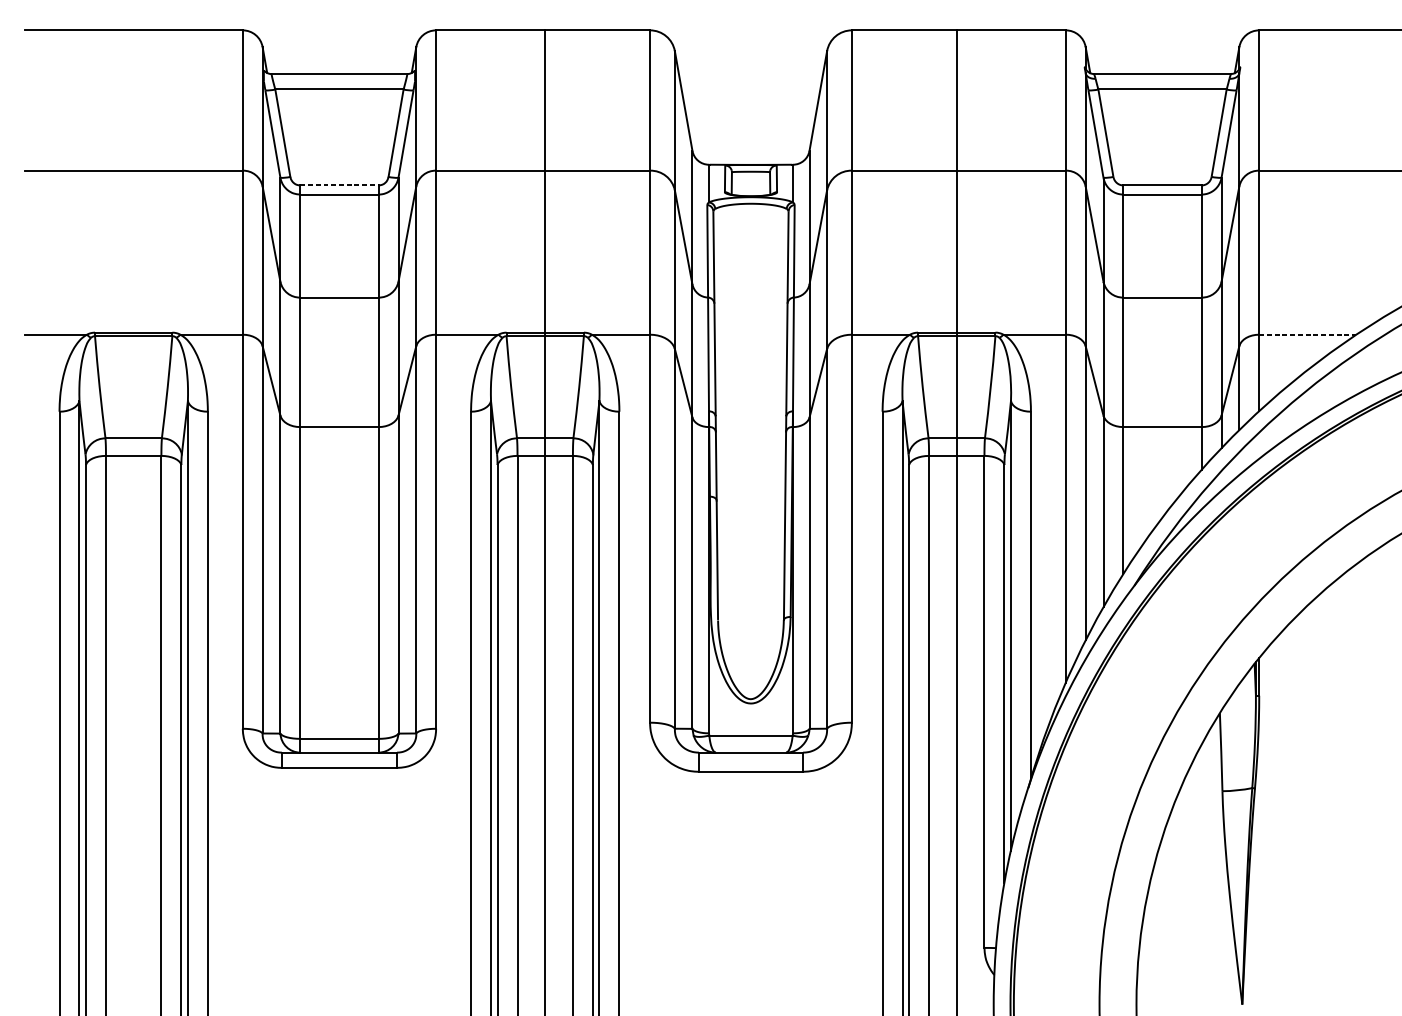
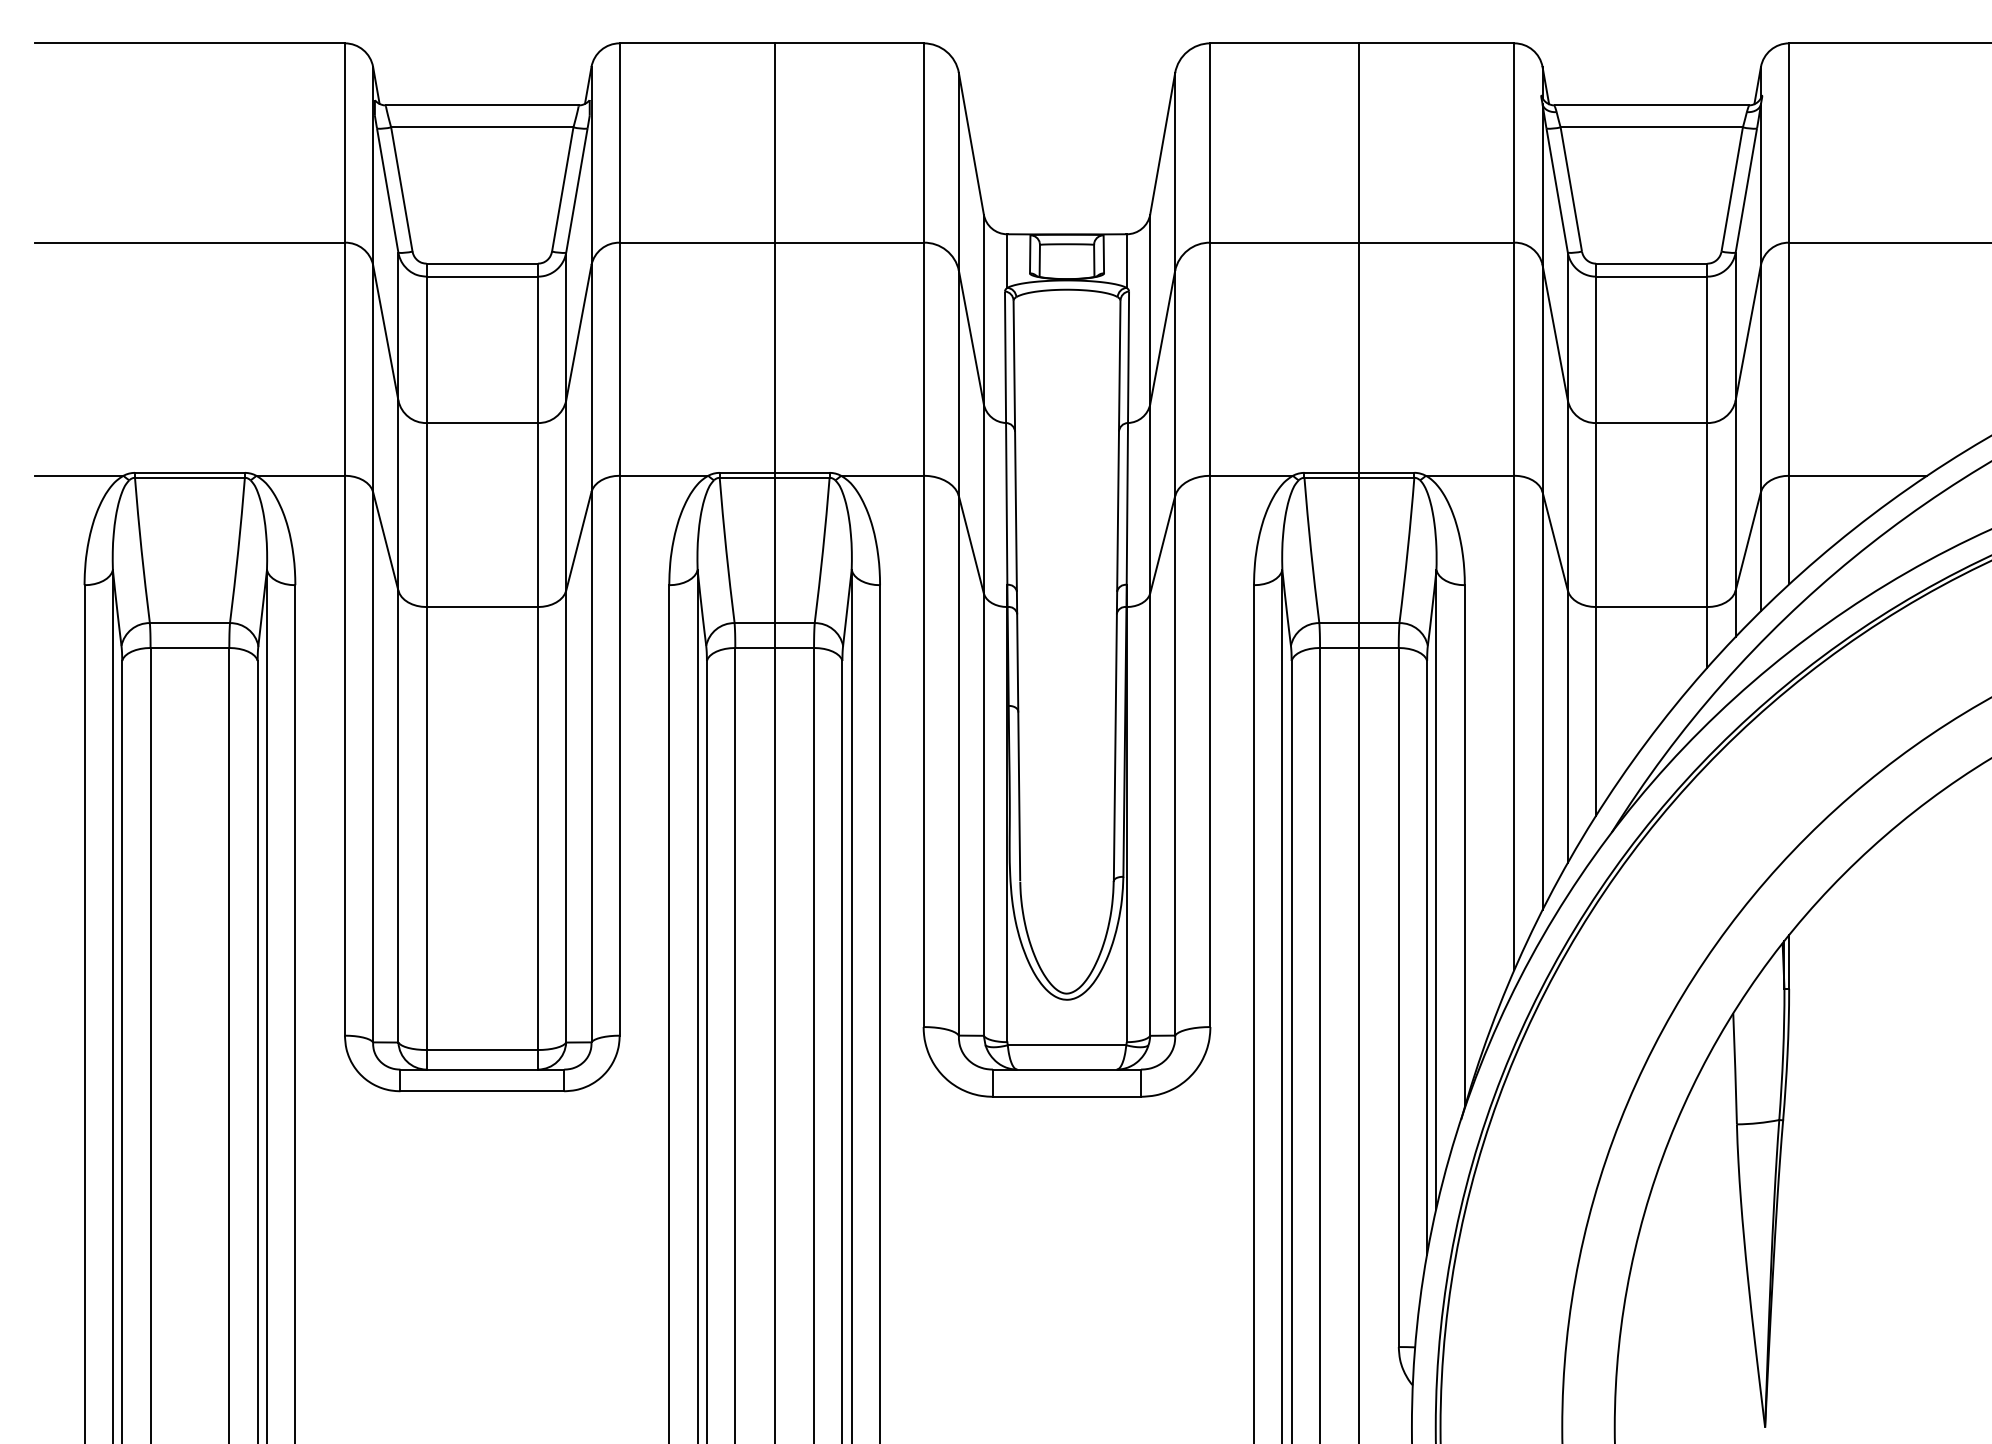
line: (339, 185) -> (482, 263), dashed -> solid
line: (1308, 334) -> (1858, 475), dashed -> solid

